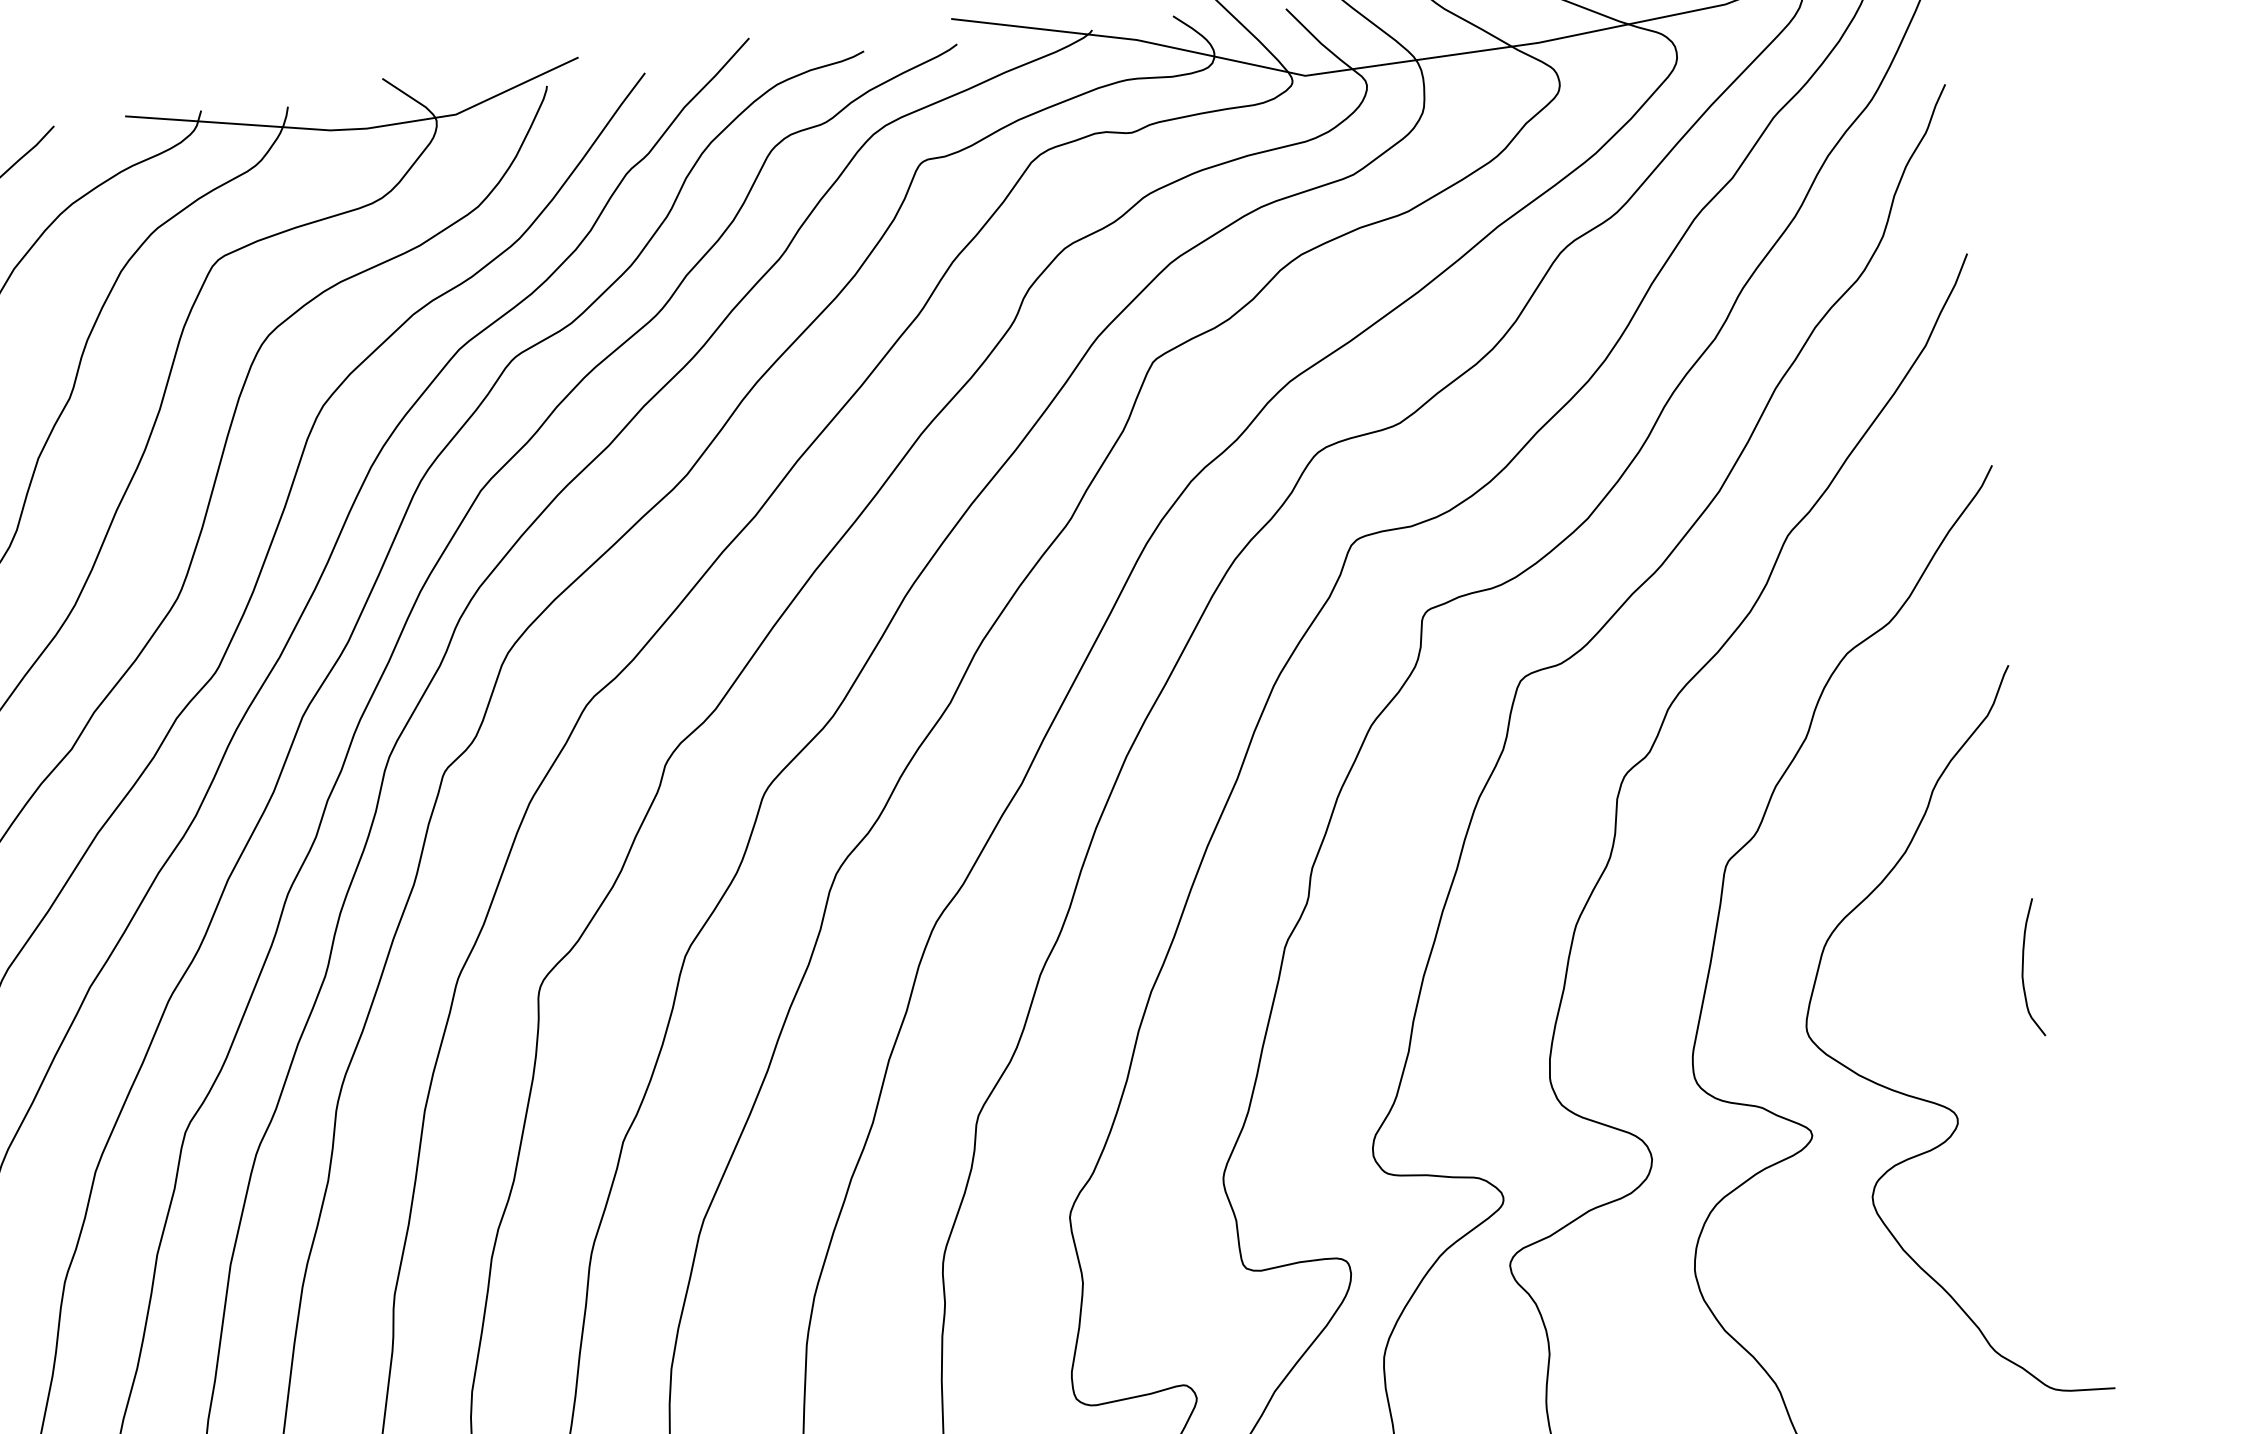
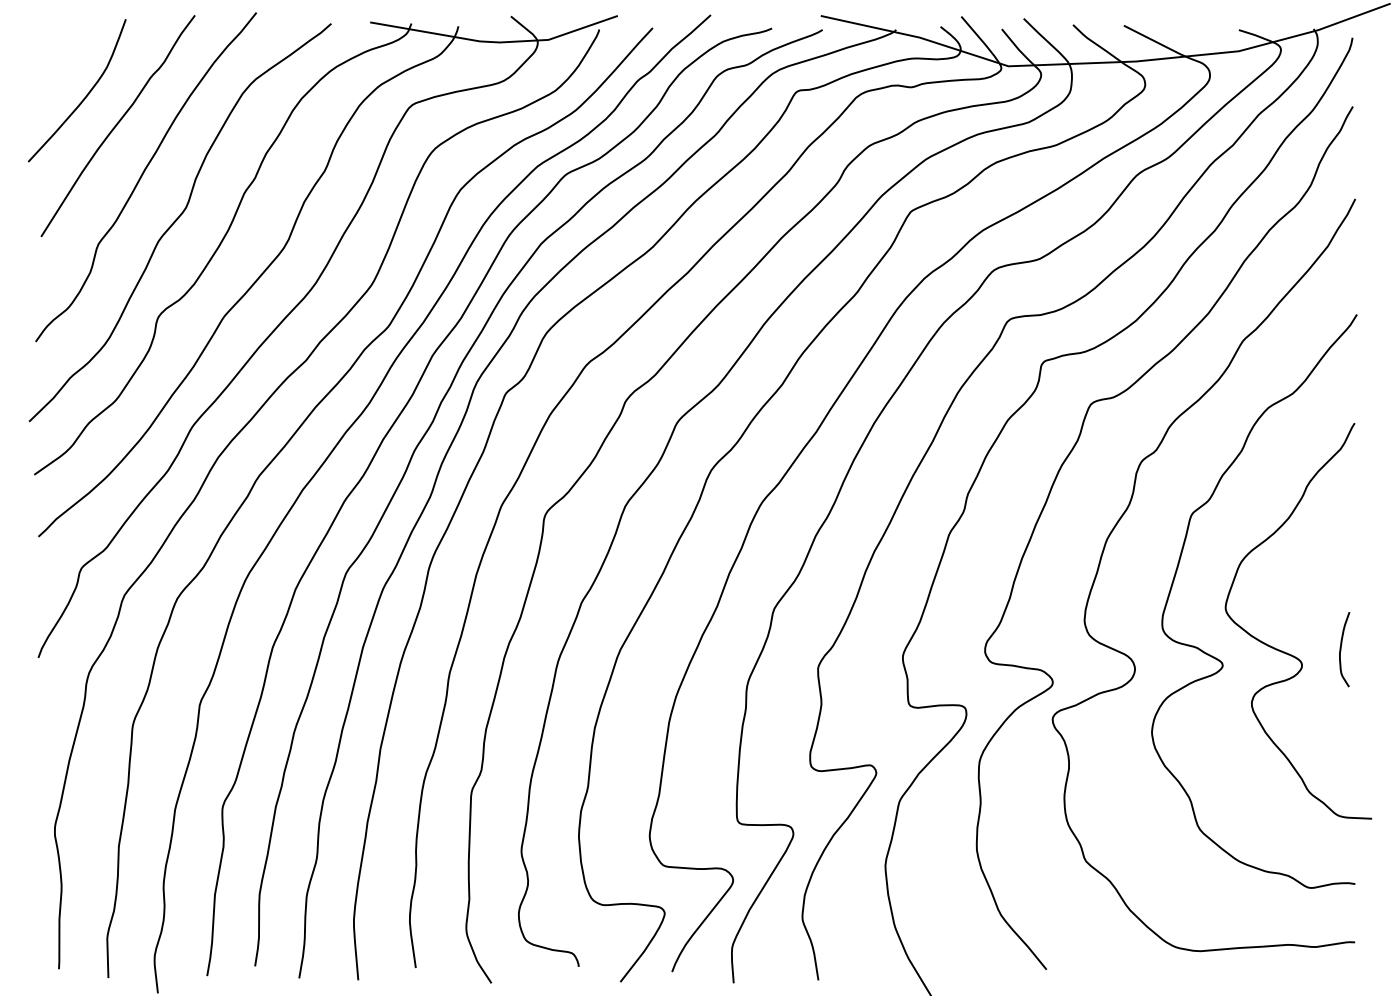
curve: (2024, 968) -> (1341, 649), moved

